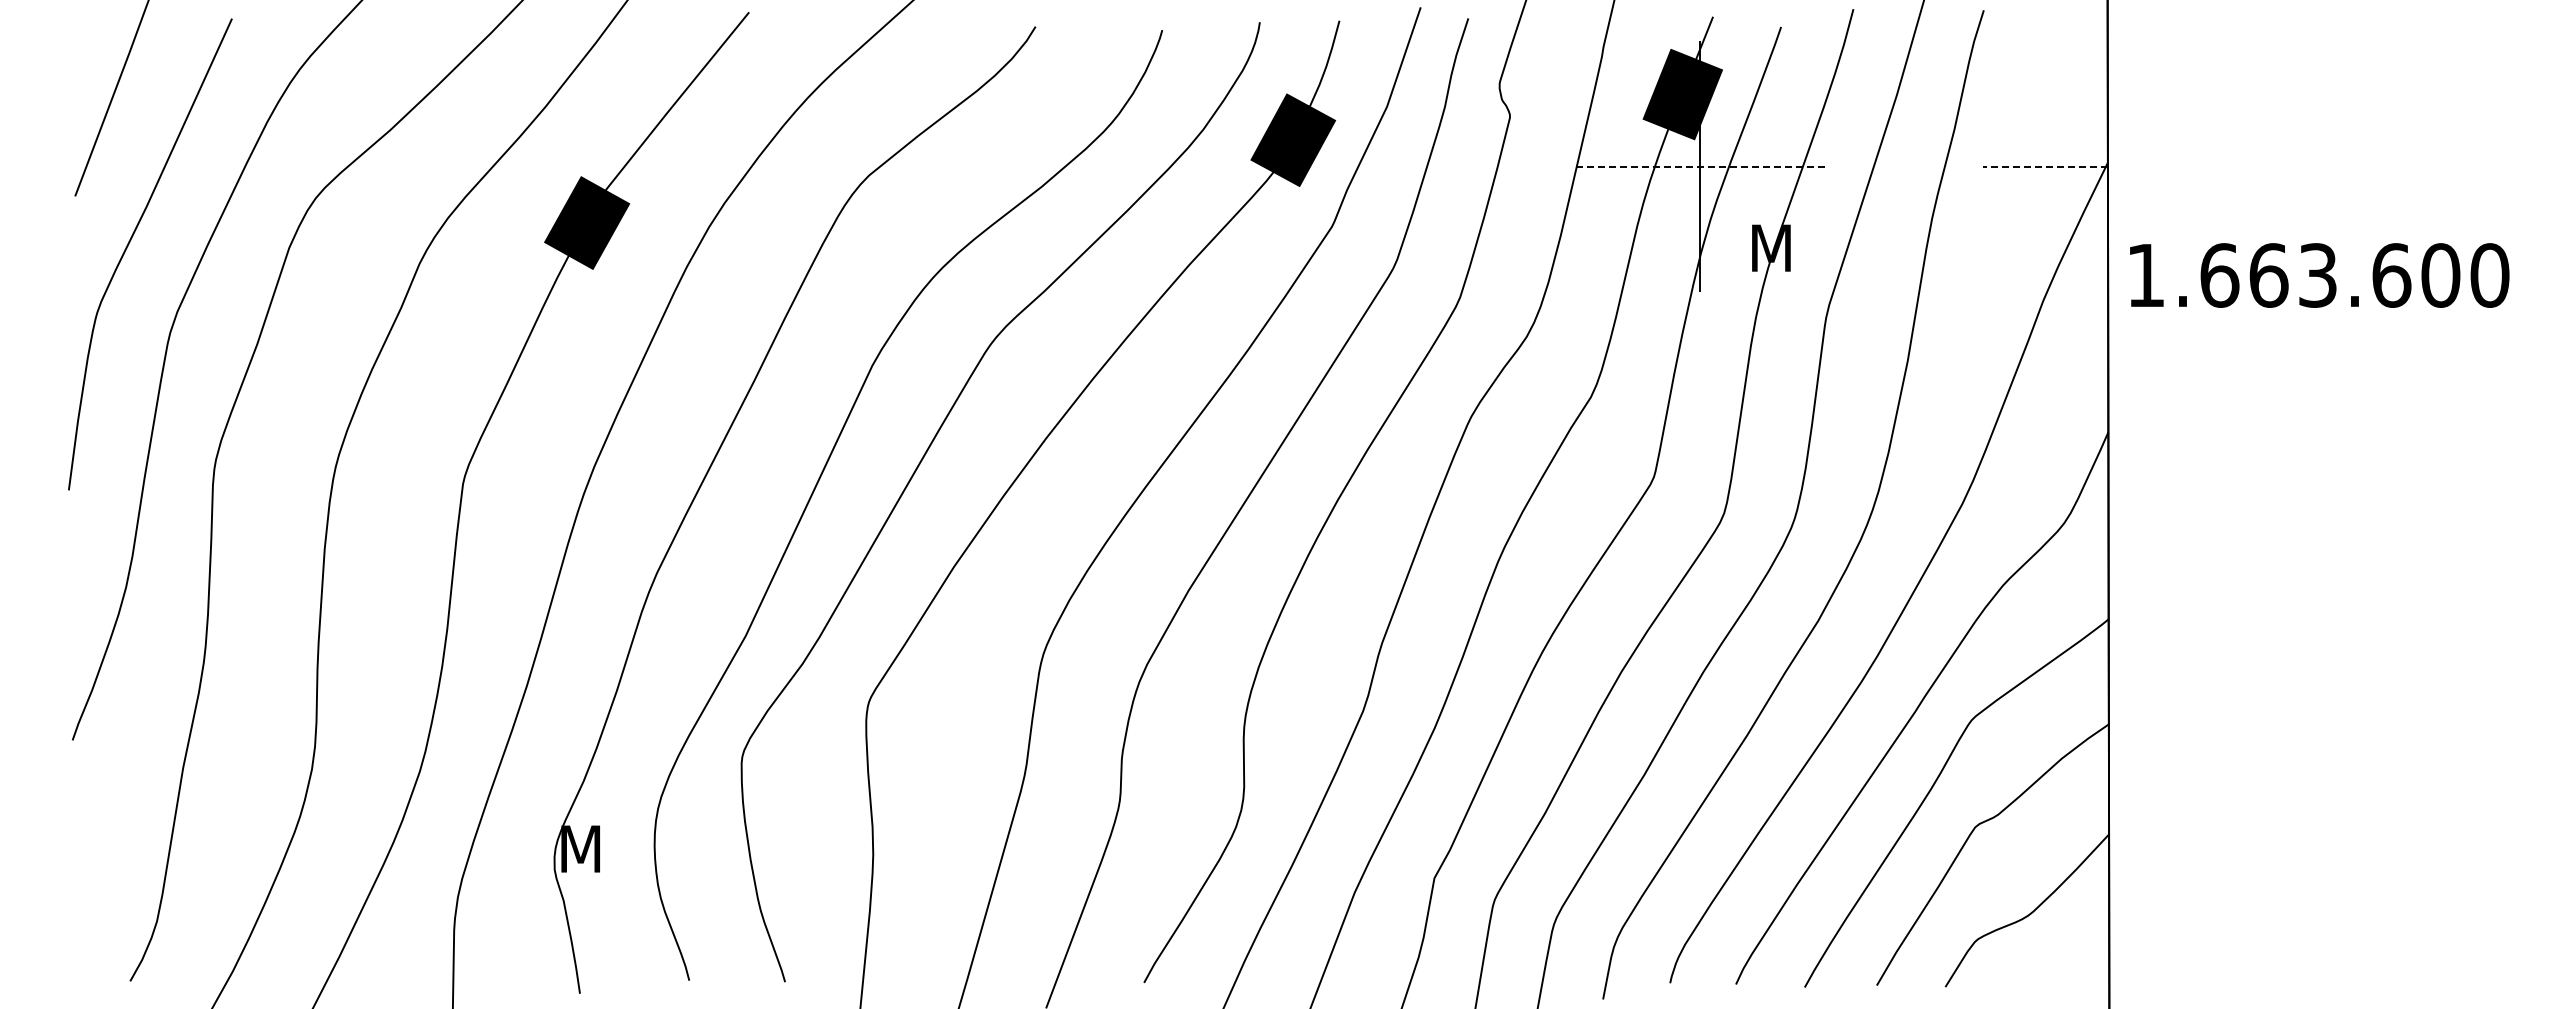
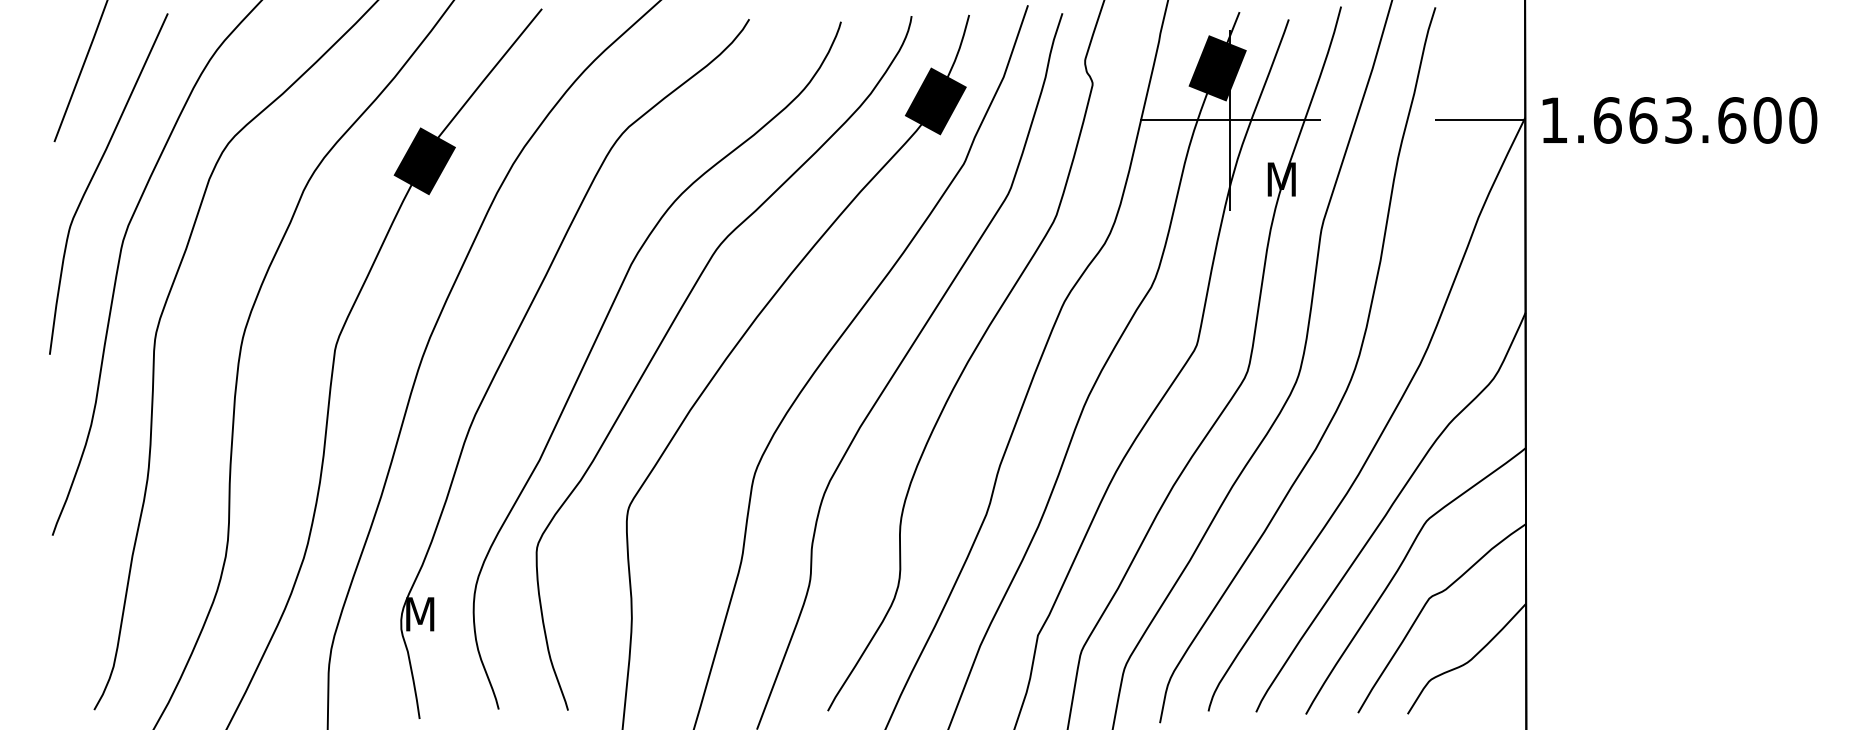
line: (1699, 166) -> (1229, 120), dashed -> solid
line: (2045, 166) -> (1480, 120), dashed -> solid
text: (2319, 275) -> (1679, 120), moved

